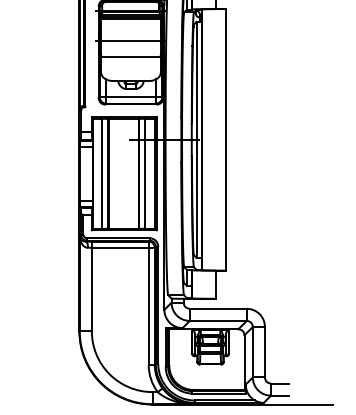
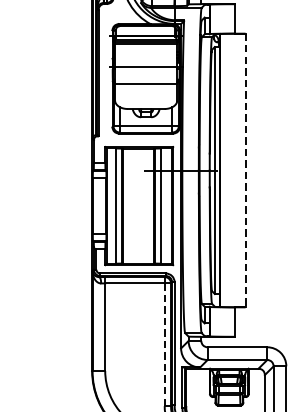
line: (226, 139) -> (246, 170), solid -> dashed
line: (148, 306) -> (164, 344), solid -> dashed

